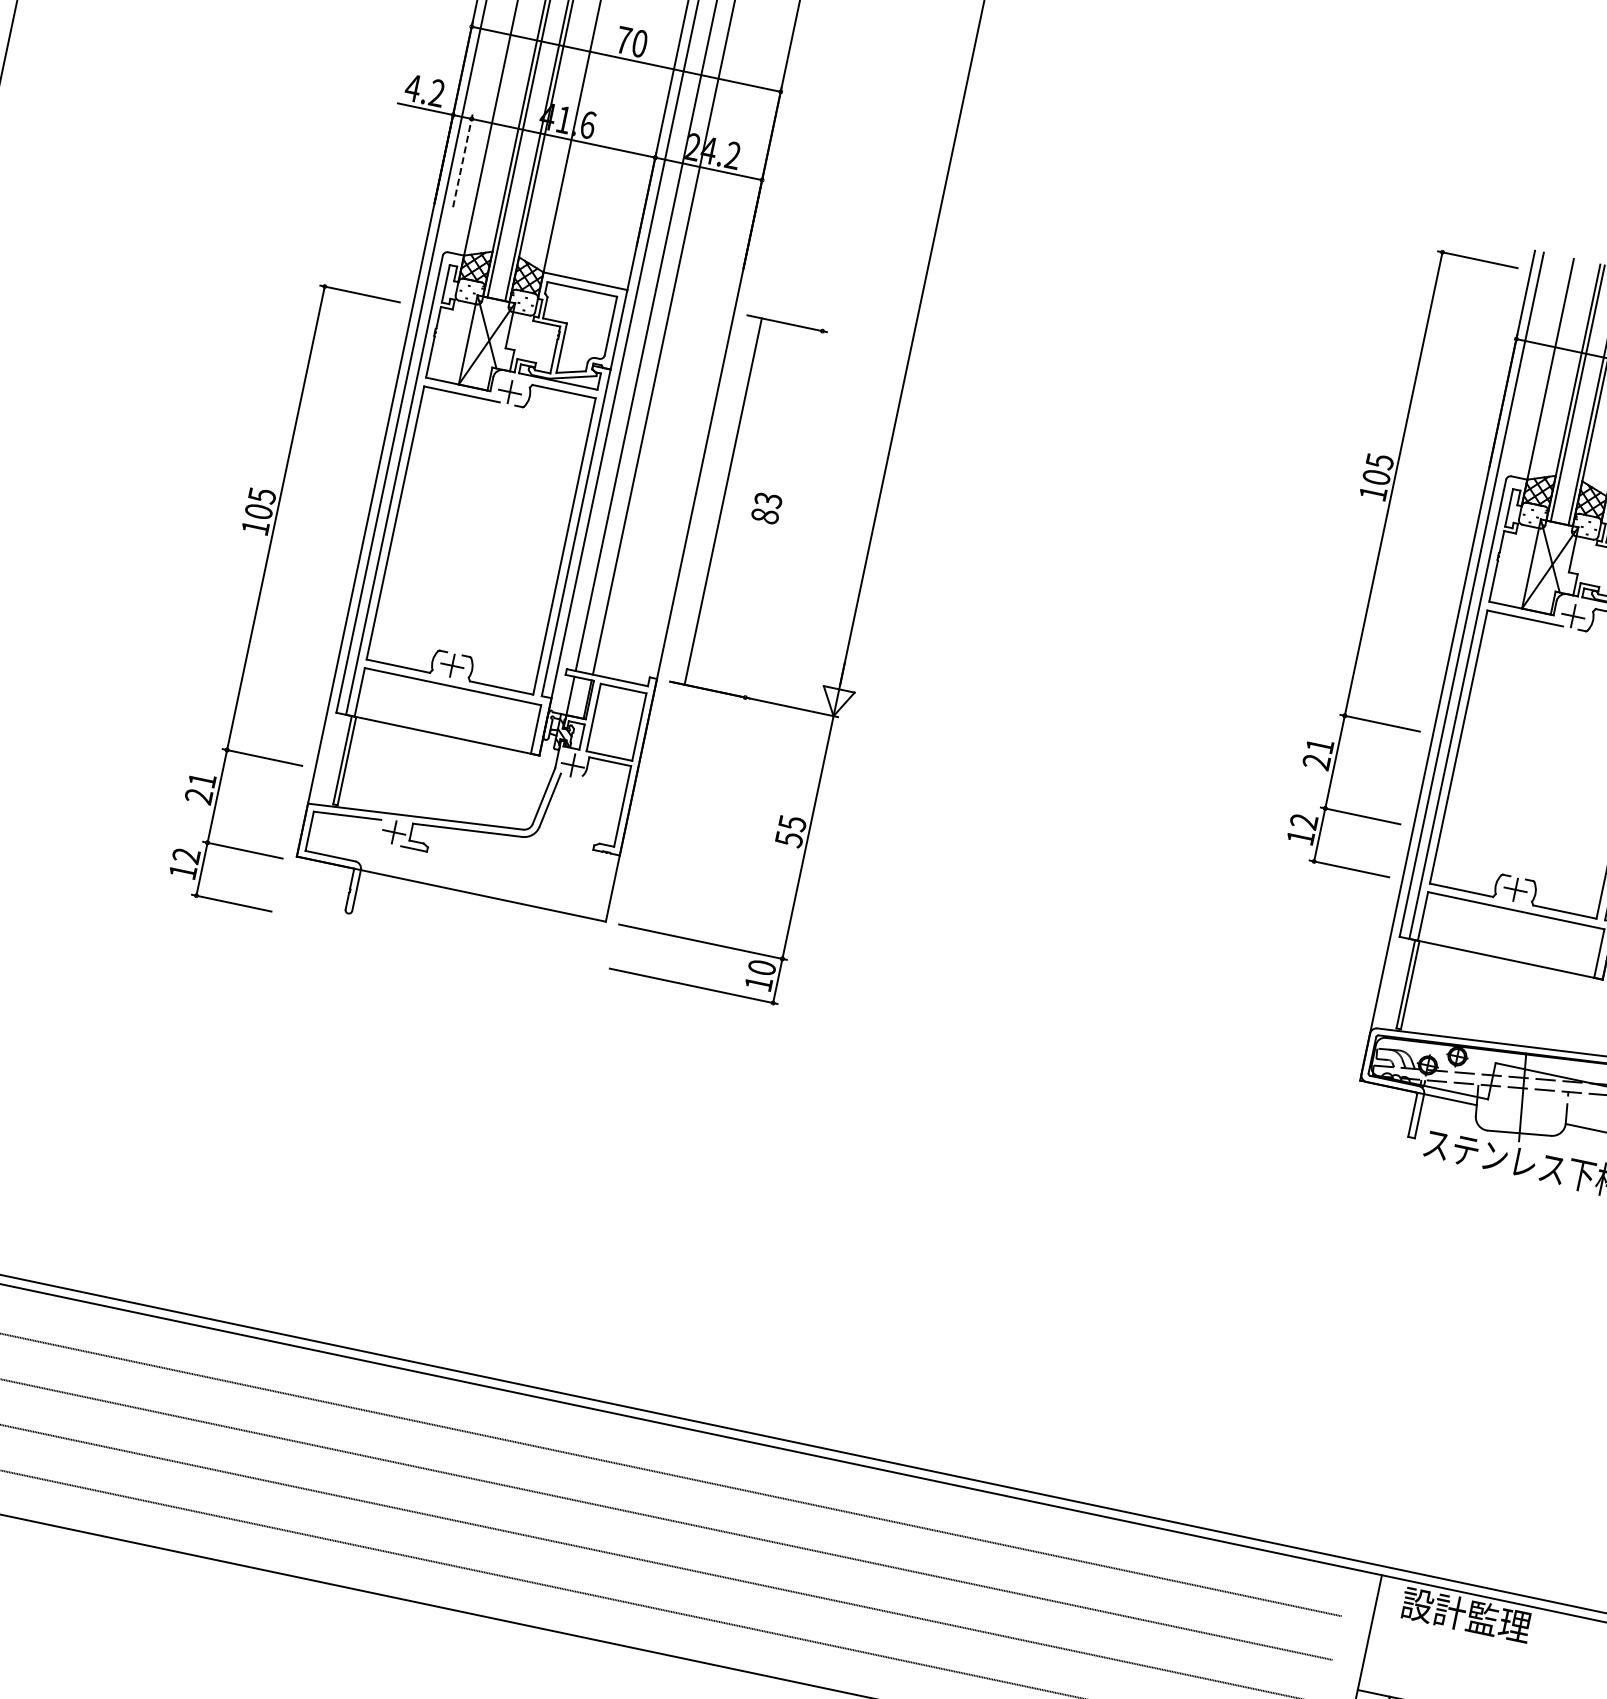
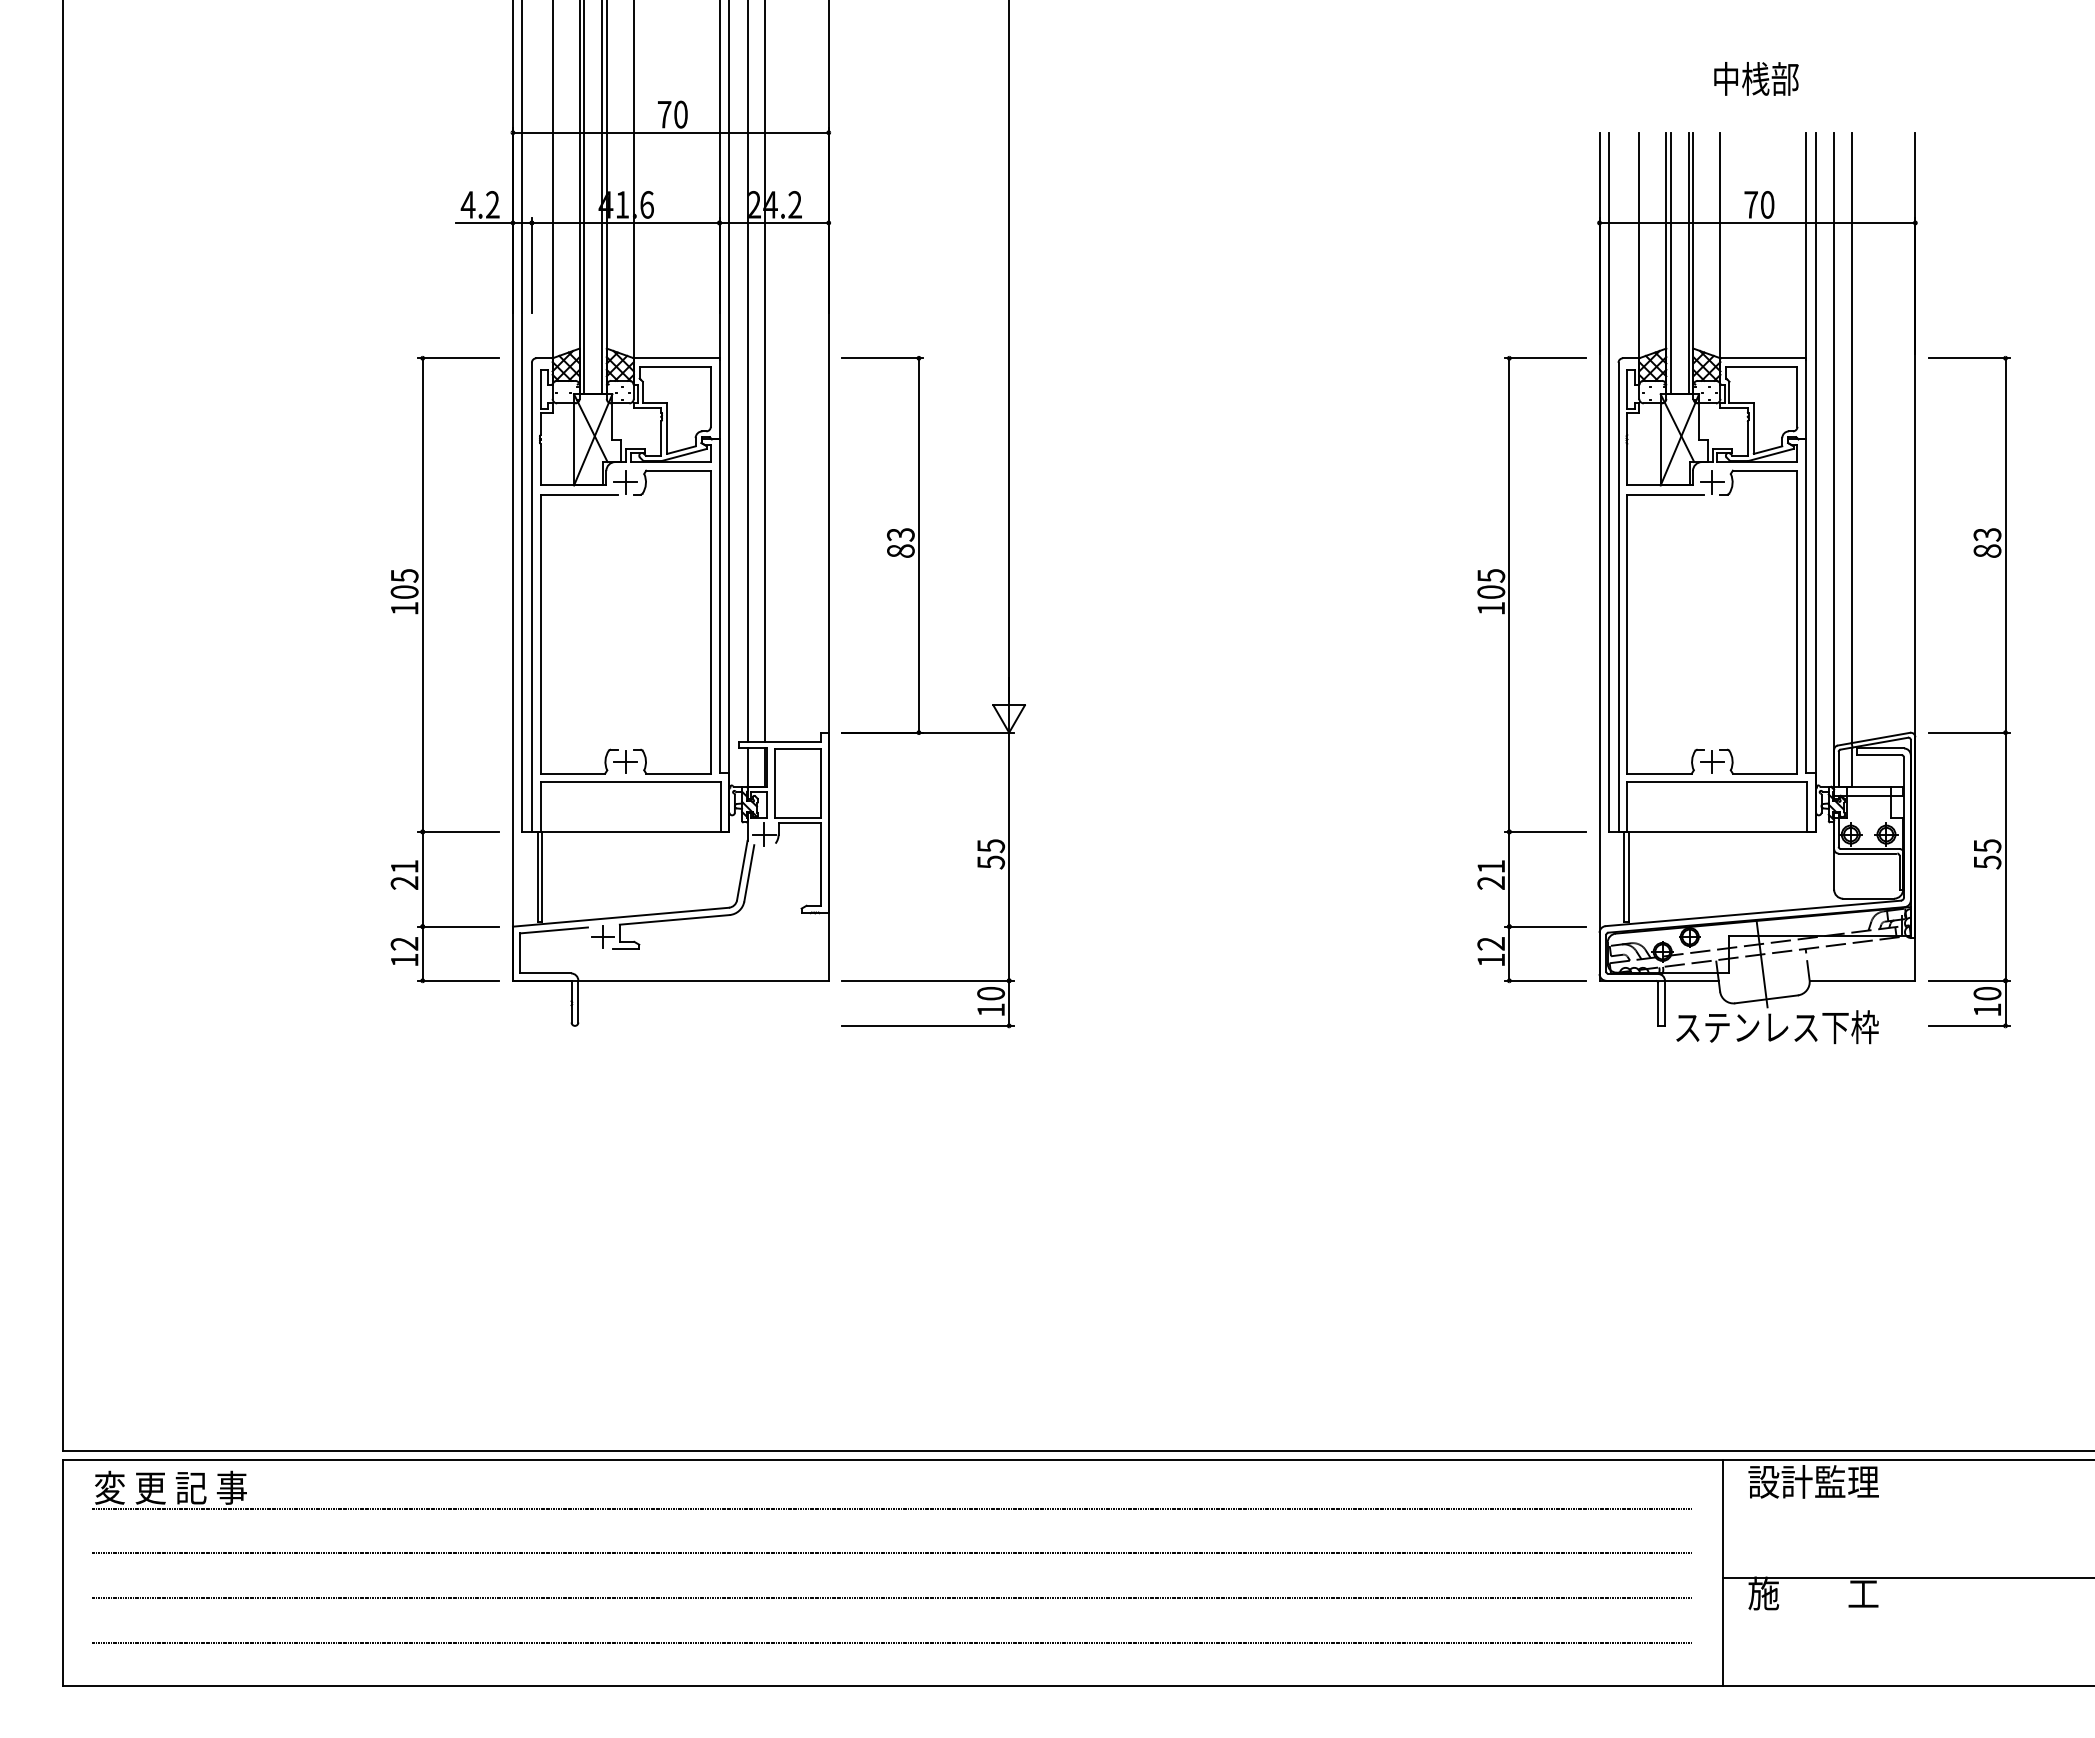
line: (462, 160) -> (531, 265), dashed -> solid
line: (722, 501) -> (918, 545), moved
part: (1378, 556) -> (1509, 669), moved
part: (261, 591) -> (423, 669), moved

